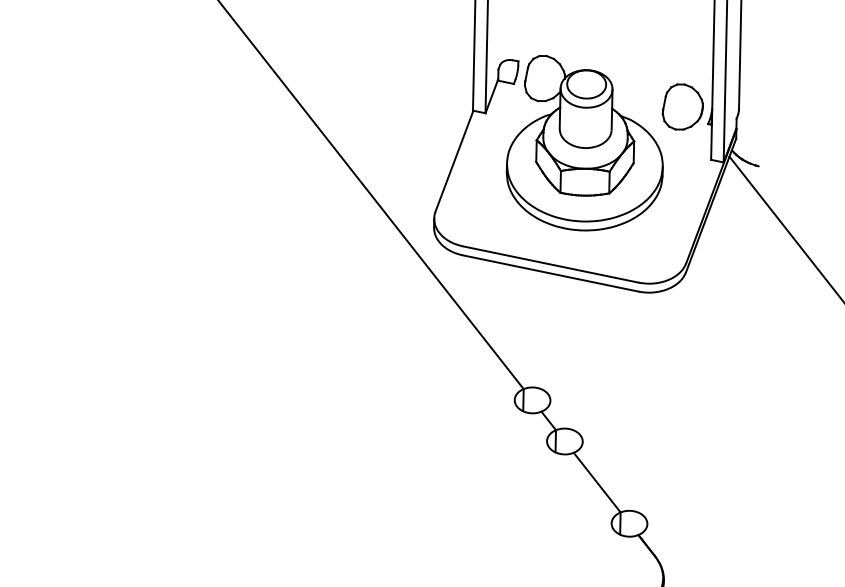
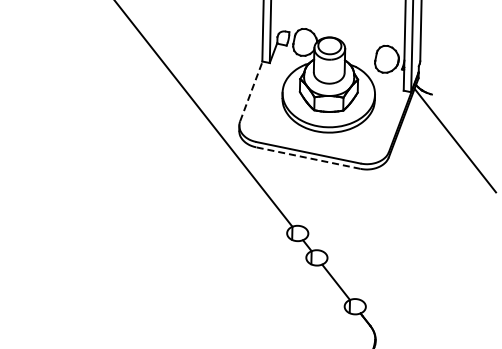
line: (454, 161) -> (251, 91), solid -> dashed
line: (549, 274) -> (307, 158), solid -> dashed

